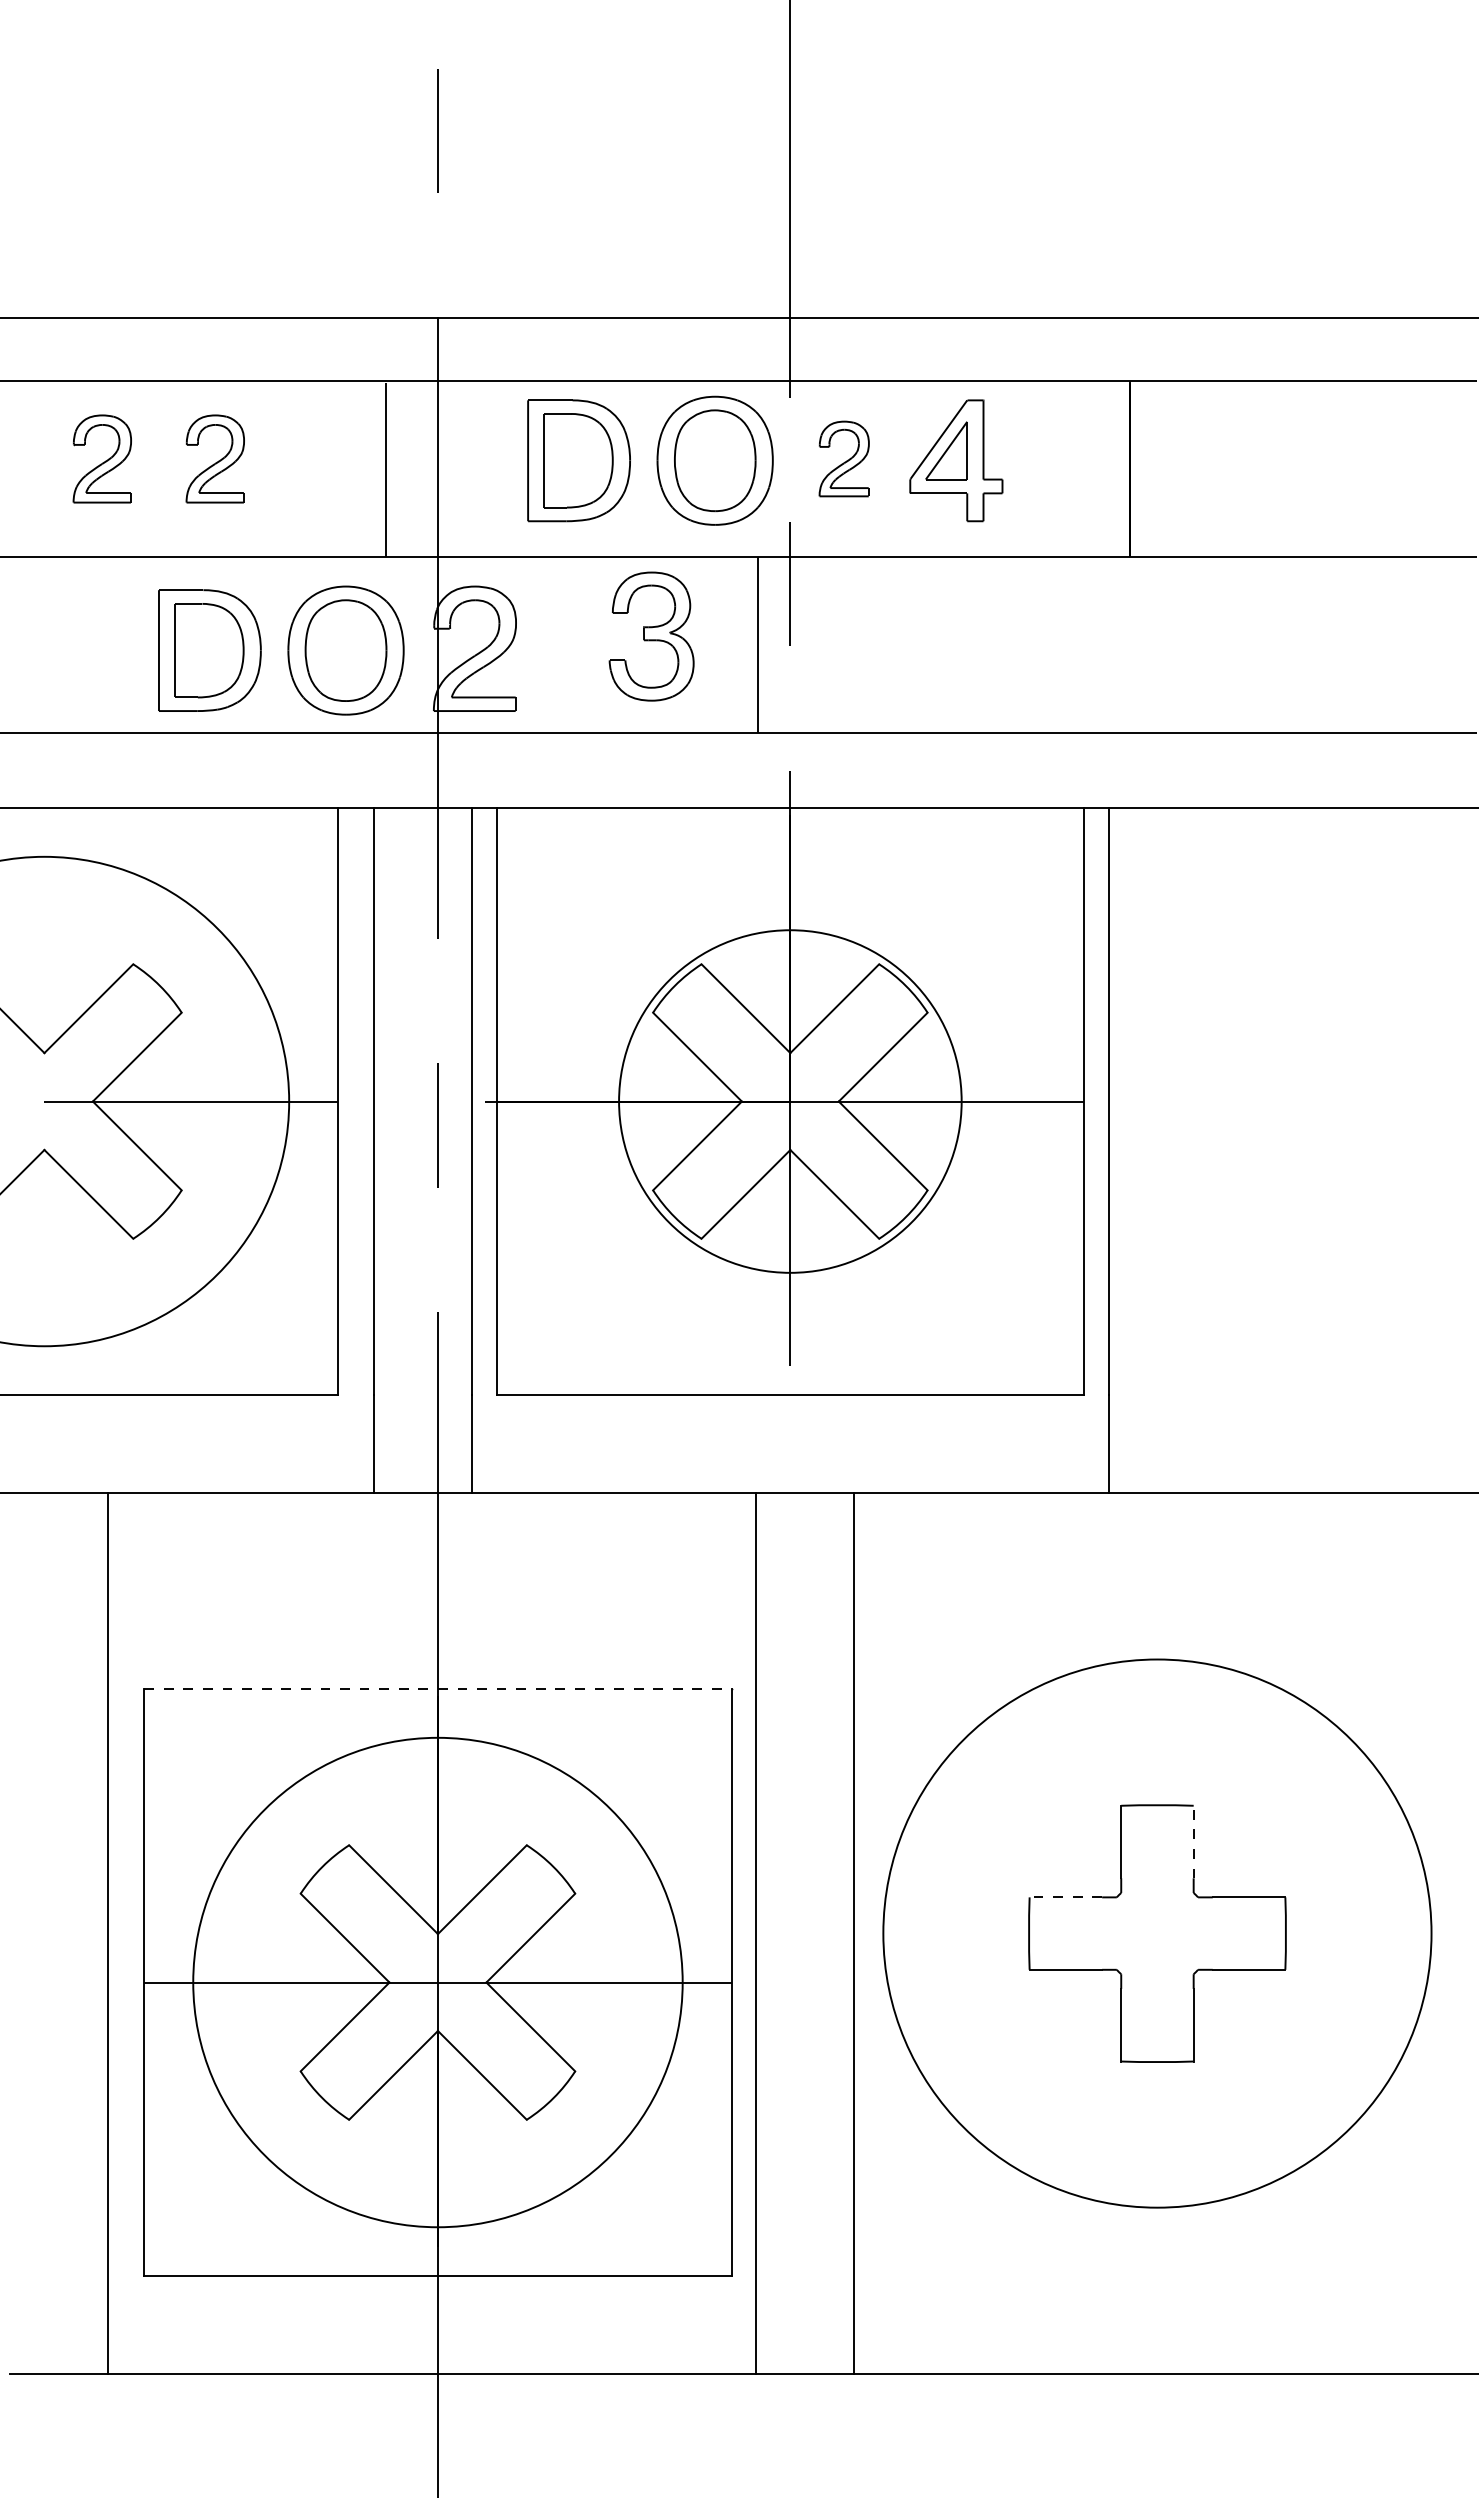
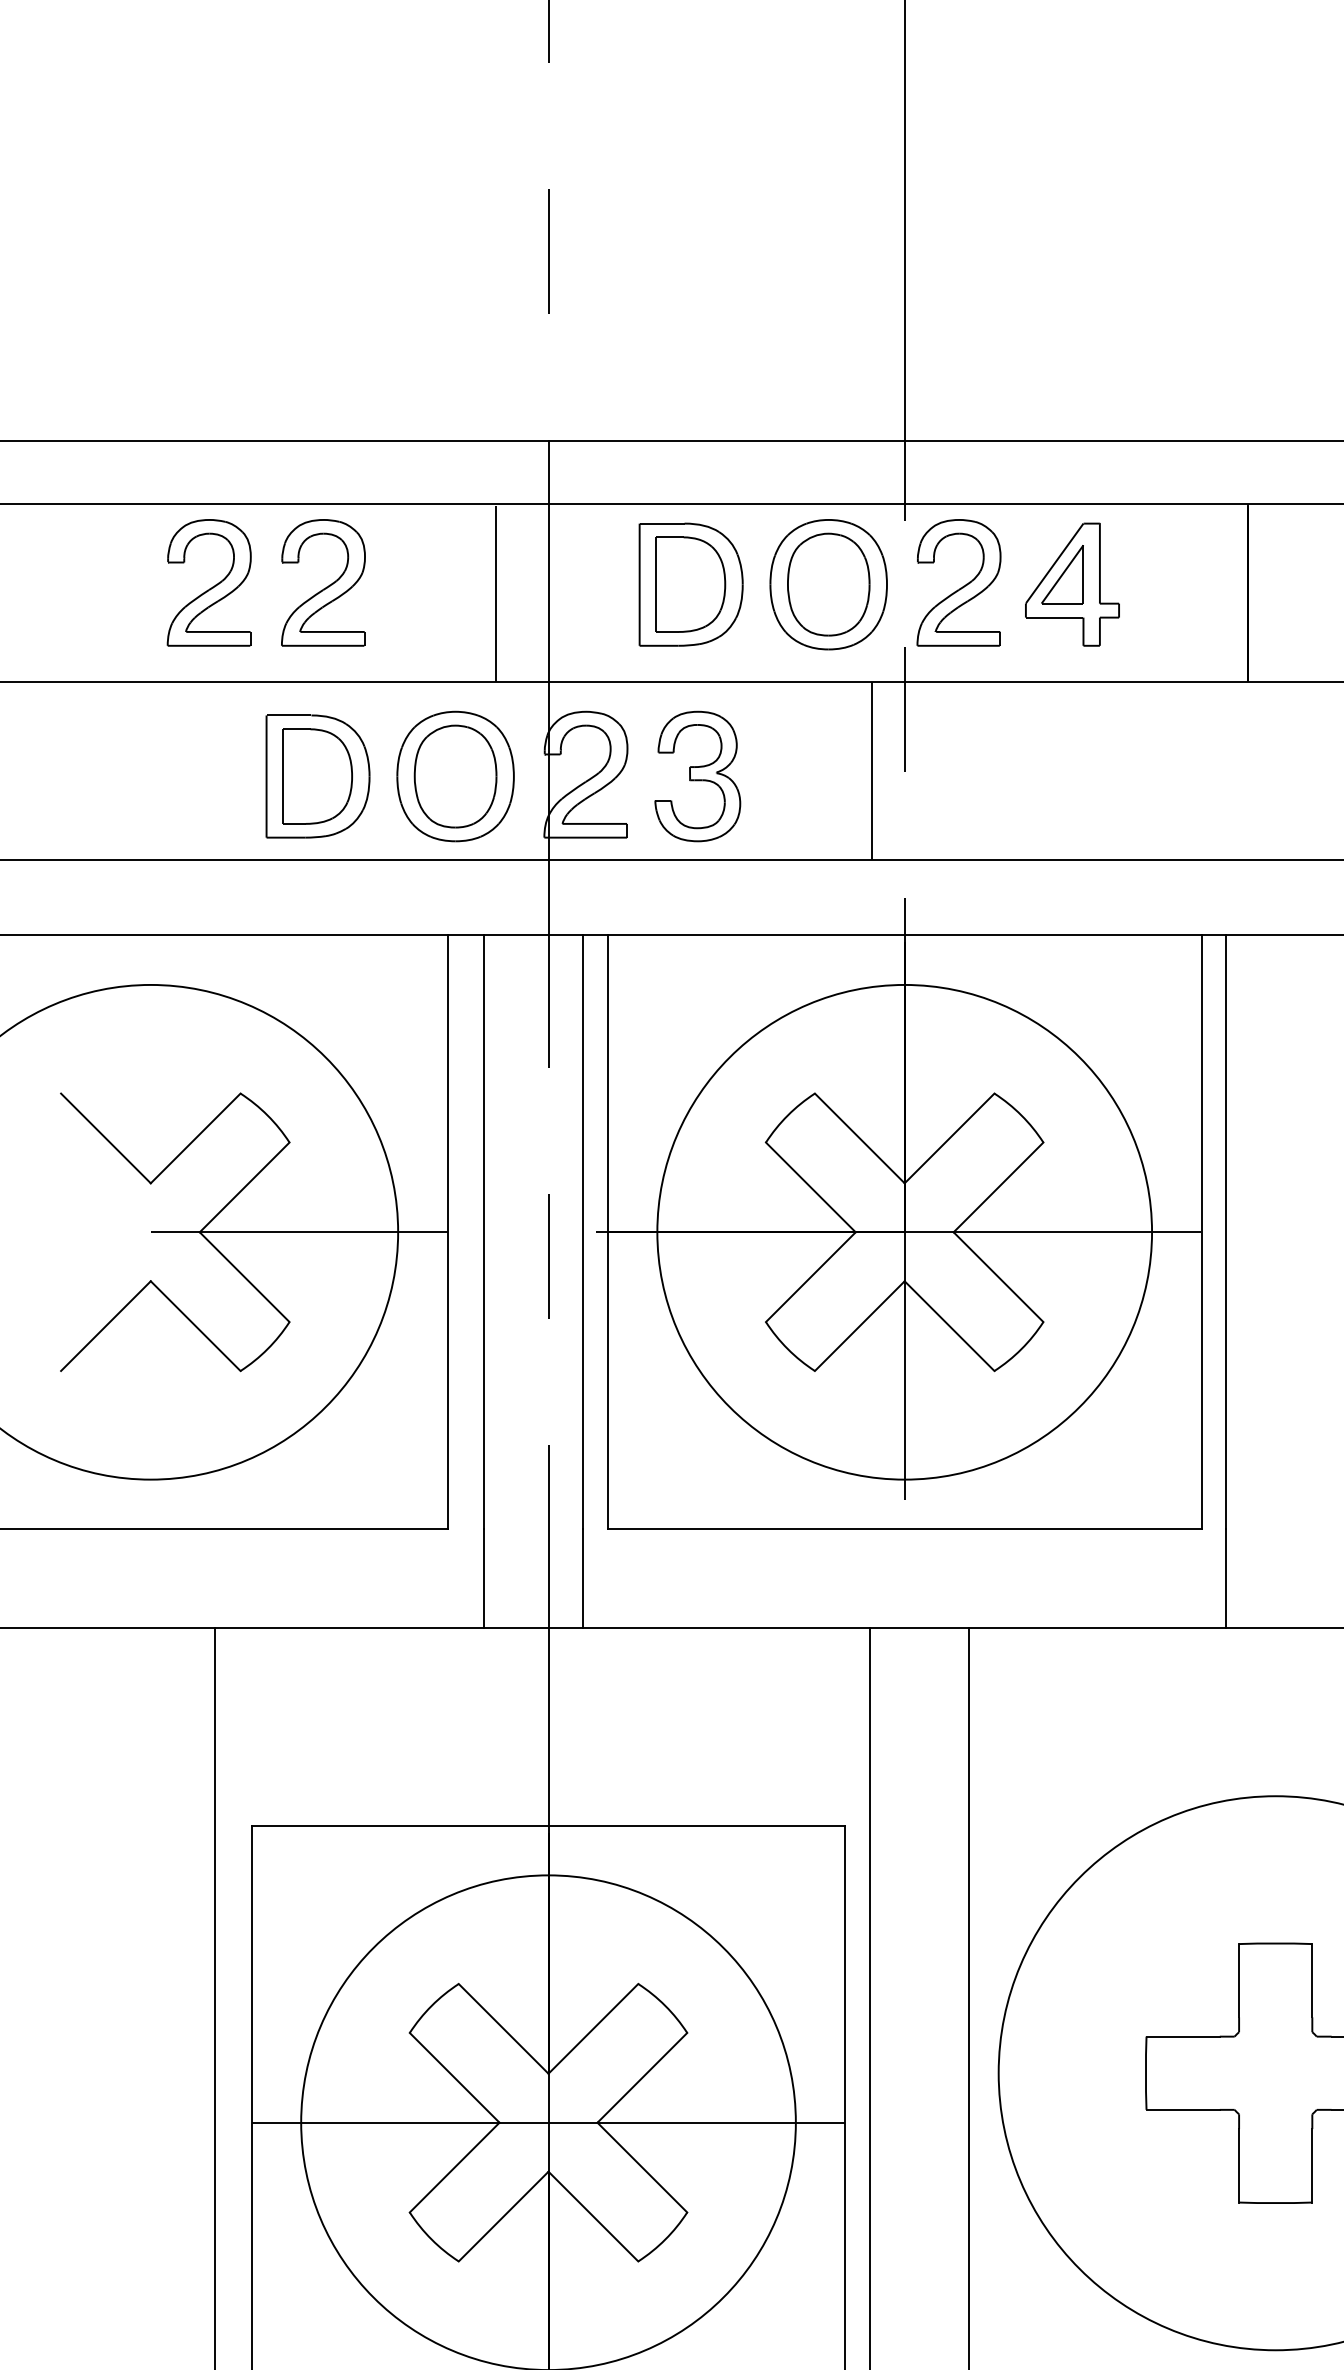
part: (102, 458) -> (209, 582), size x1.43
part: (215, 458) -> (323, 582), size x1.43
part: (844, 458) -> (959, 582), size x1.67
part: (651, 636) -> (697, 776), moved
circle: (790, 1101) -> (904, 1232), size x1.43
line: (437, 1688) -> (548, 1825), dashed -> solid
line: (1193, 1841) -> (1312, 1980), dashed -> solid
line: (1065, 1897) -> (1182, 2036), dashed -> solid

